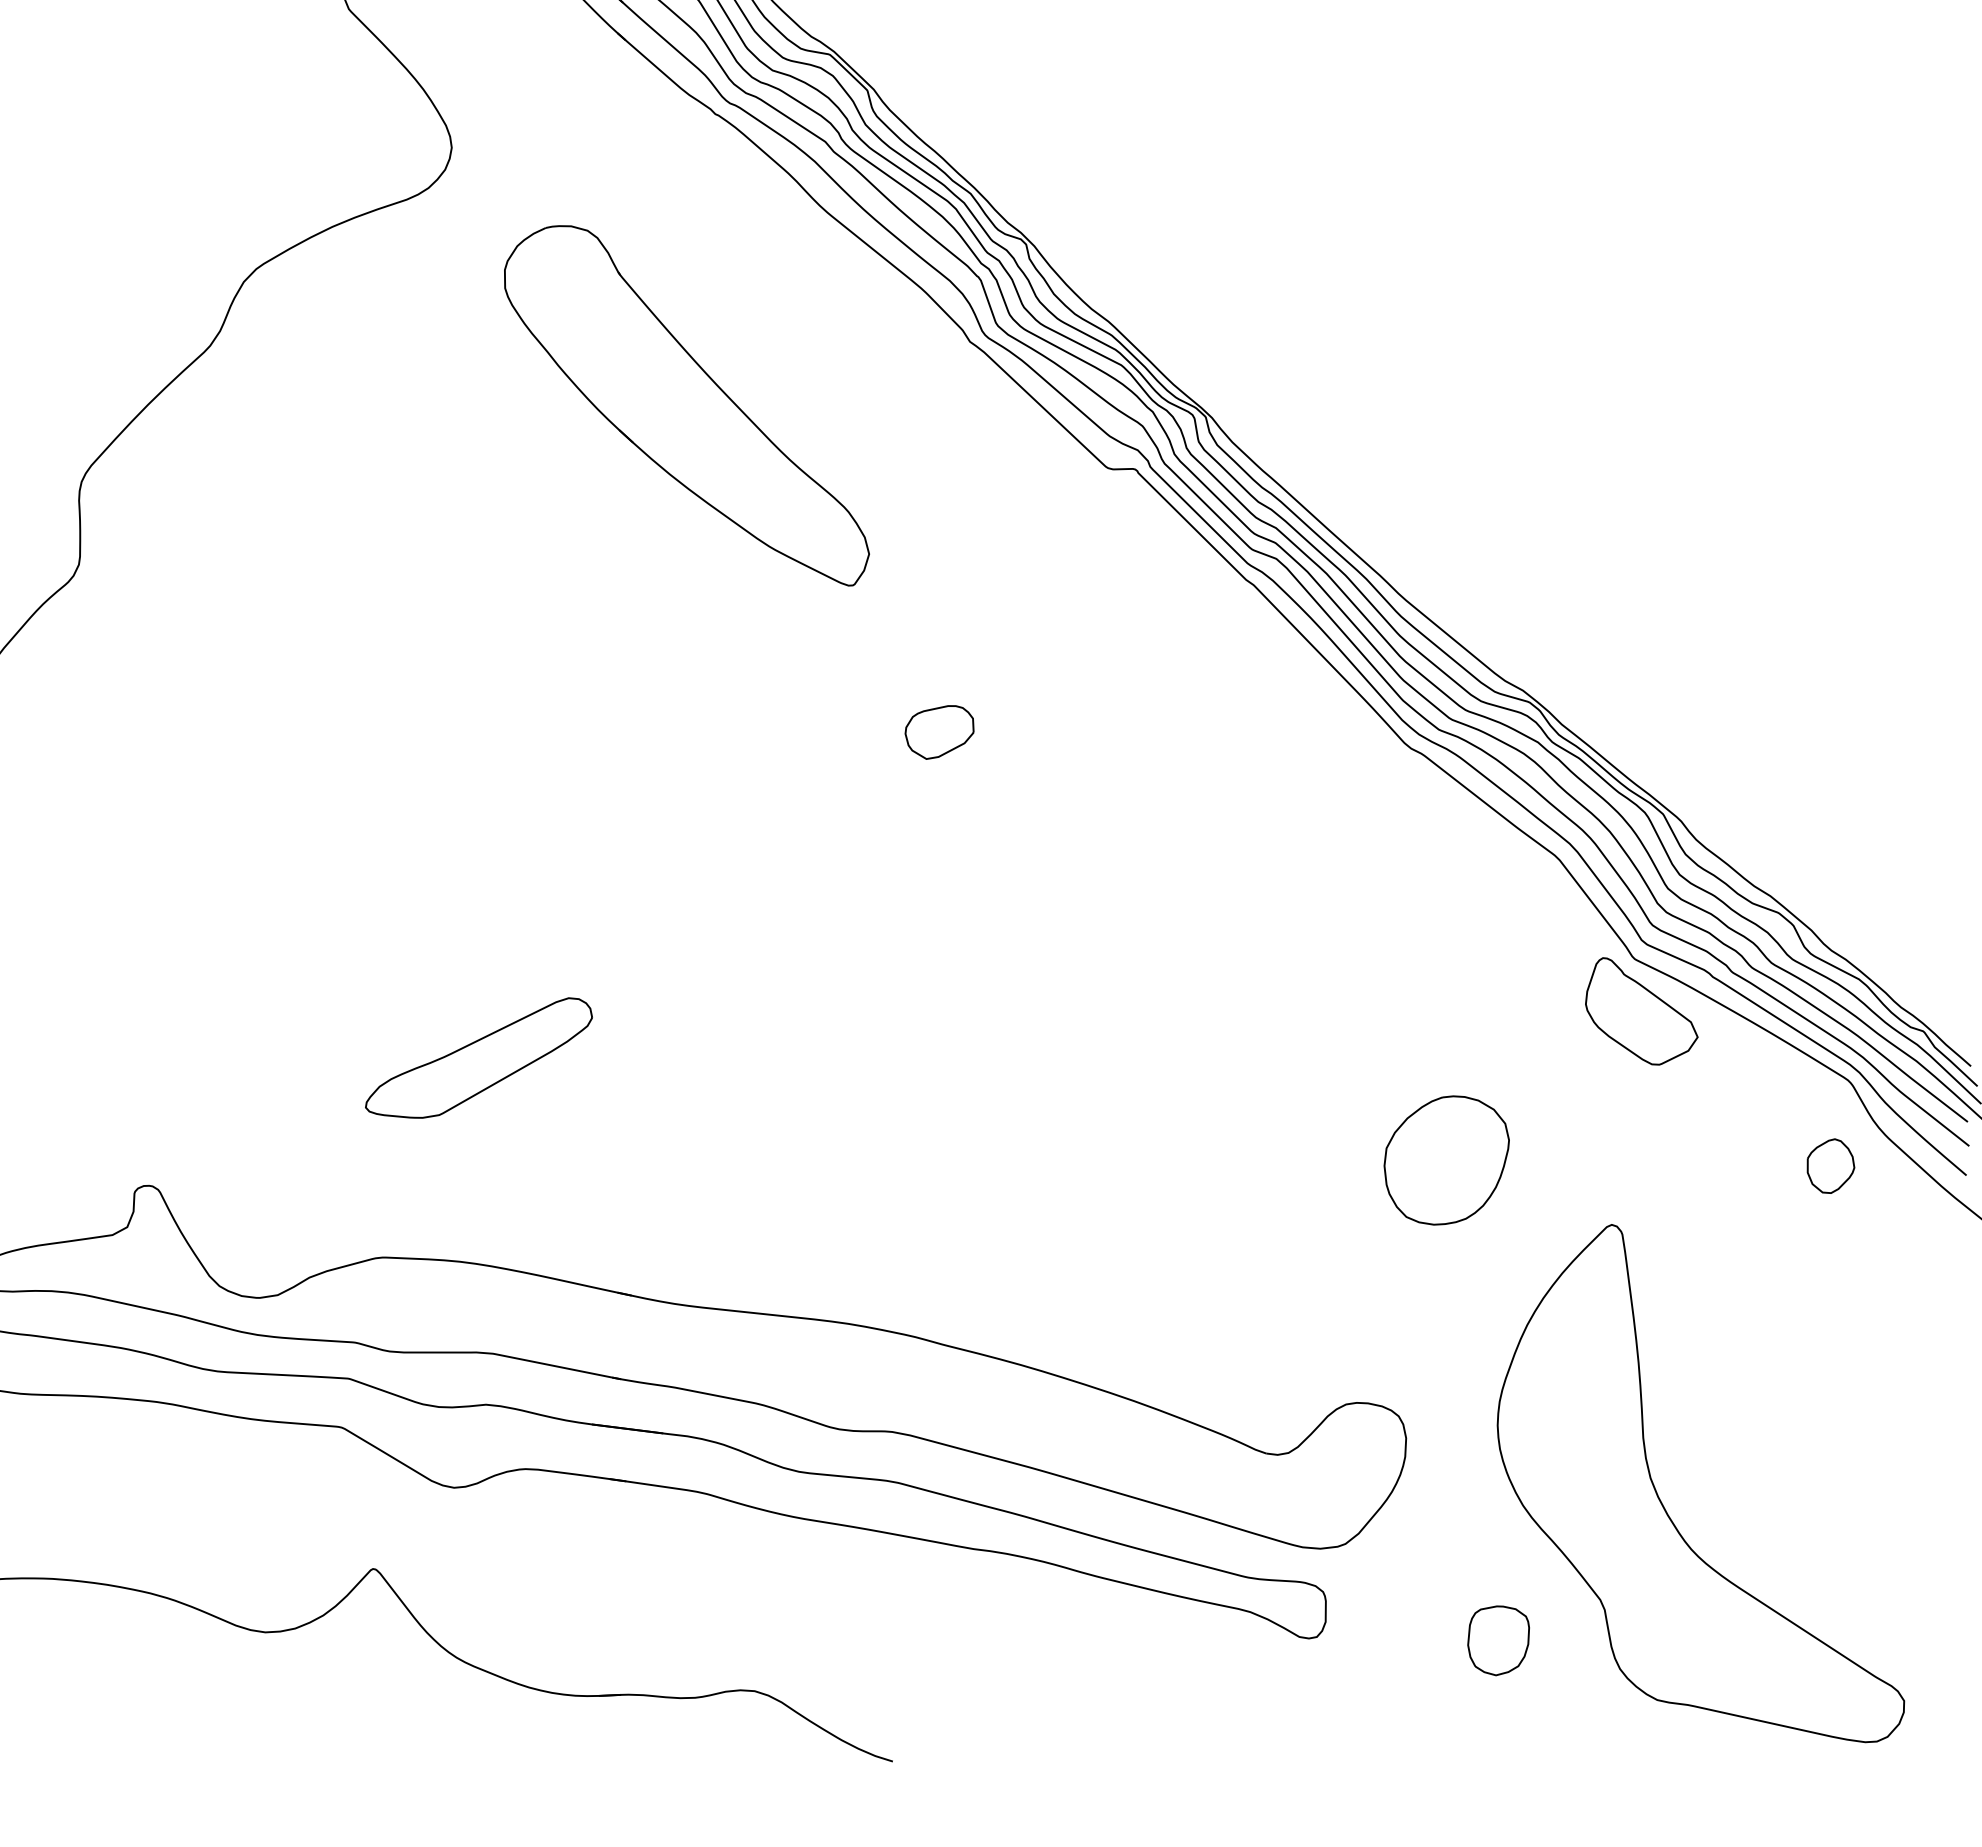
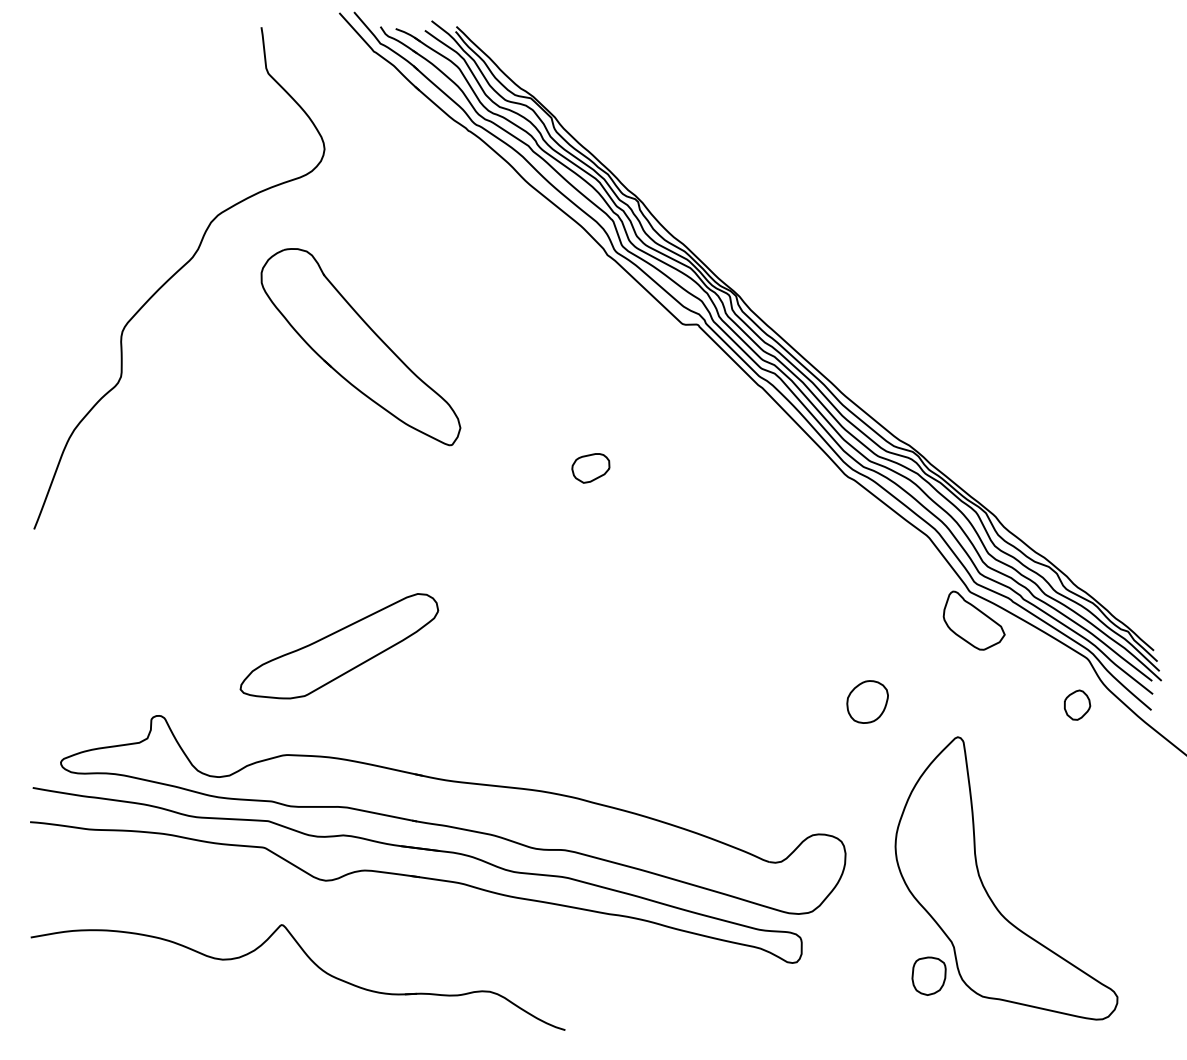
part: (686, 406) -> (360, 347), moved
part: (479, 1056) -> (339, 645), size x1.6
part: (1446, 1159) -> (867, 701), size x0.6
part: (1497, 1639) -> (928, 975), moved

